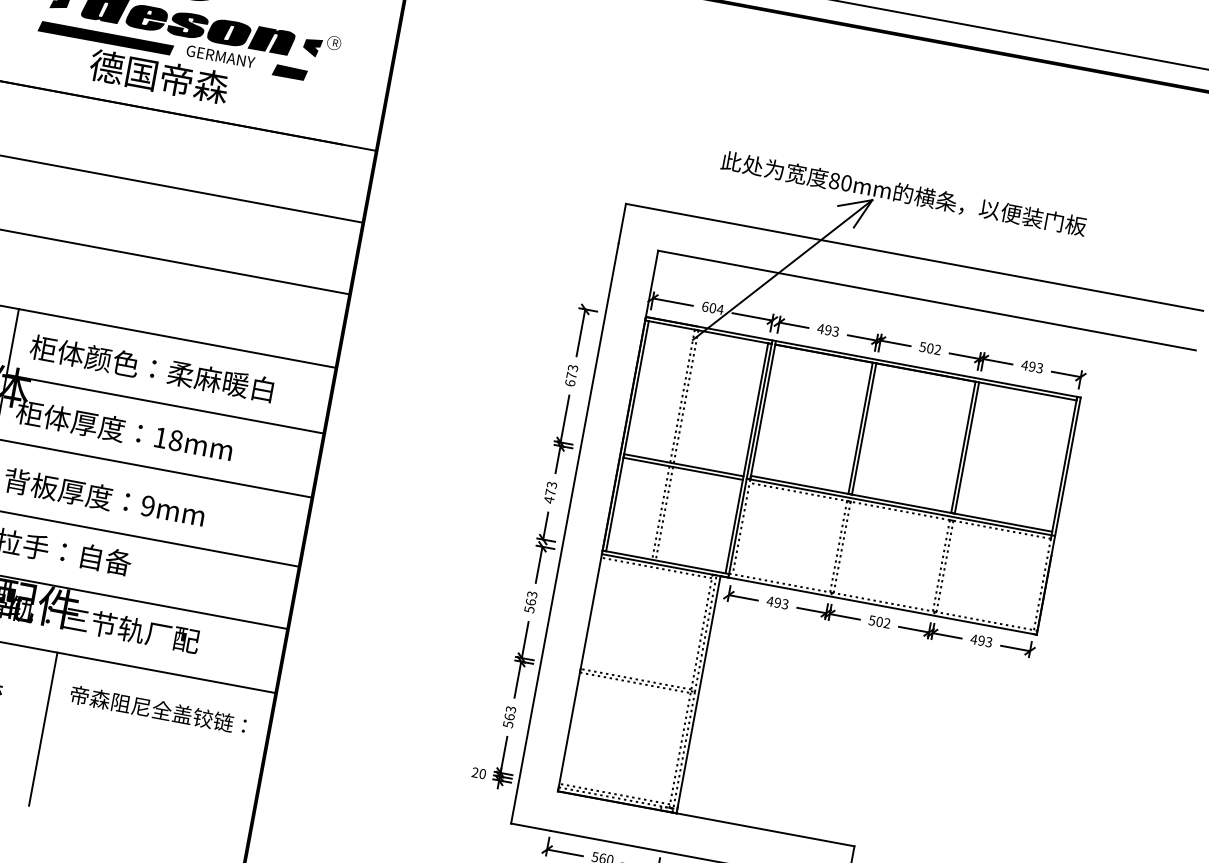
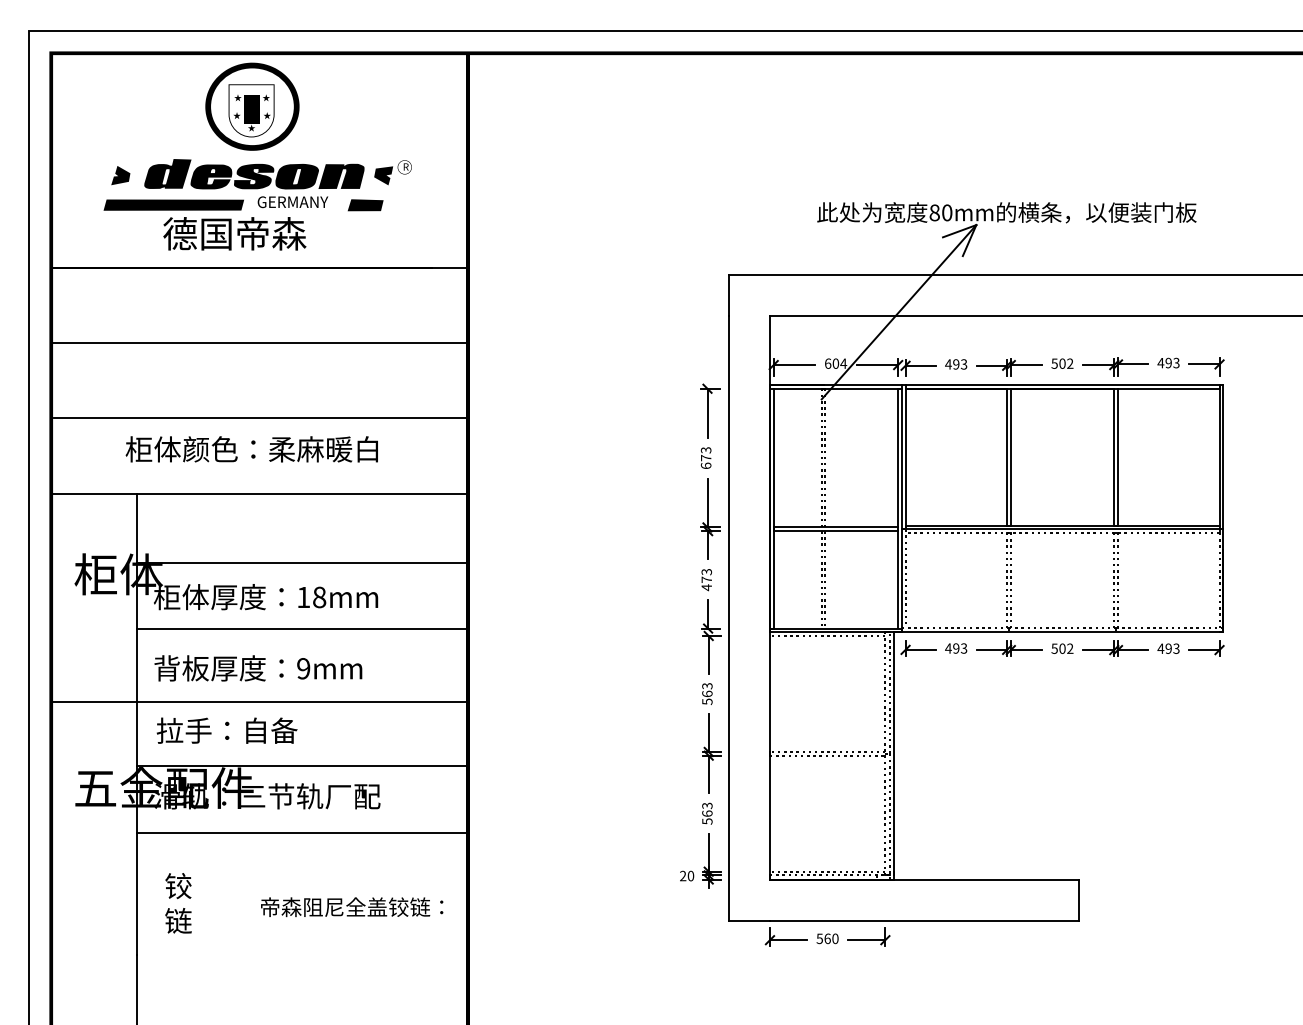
text: (151, 368) -> (251, 449), moved
text: (158, 710) -> (352, 907), moved
line: (43, 728) -> (239, 912), removed

